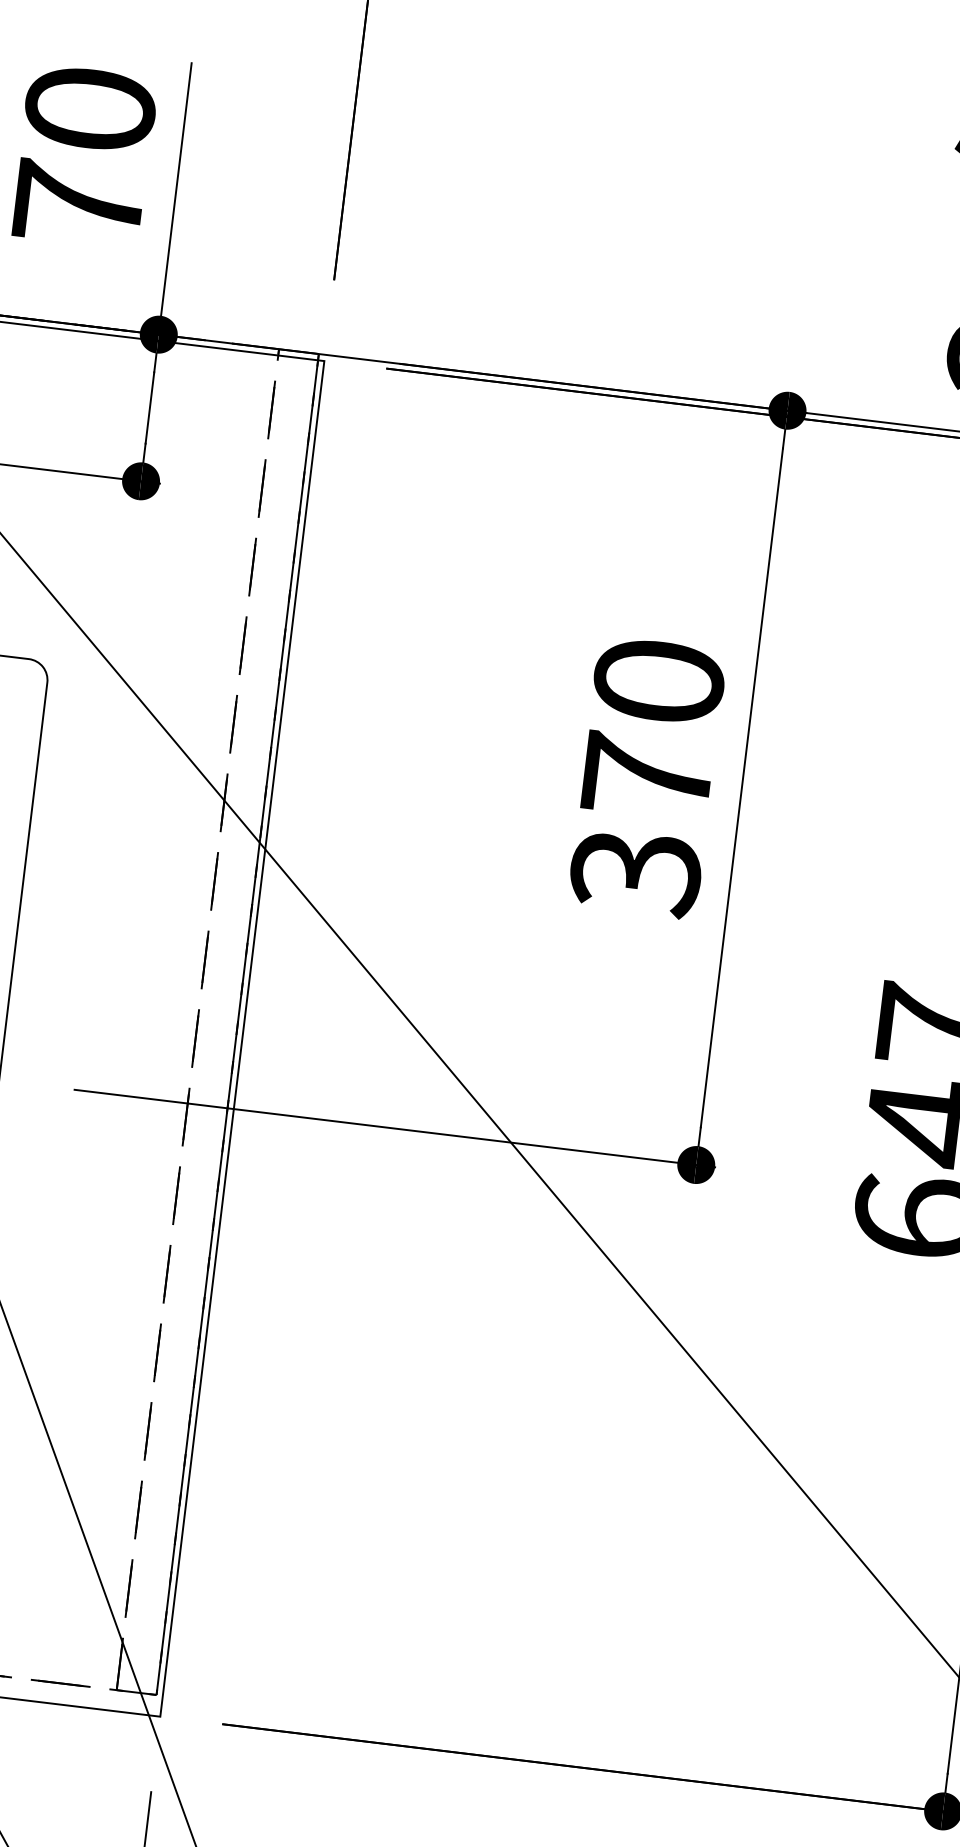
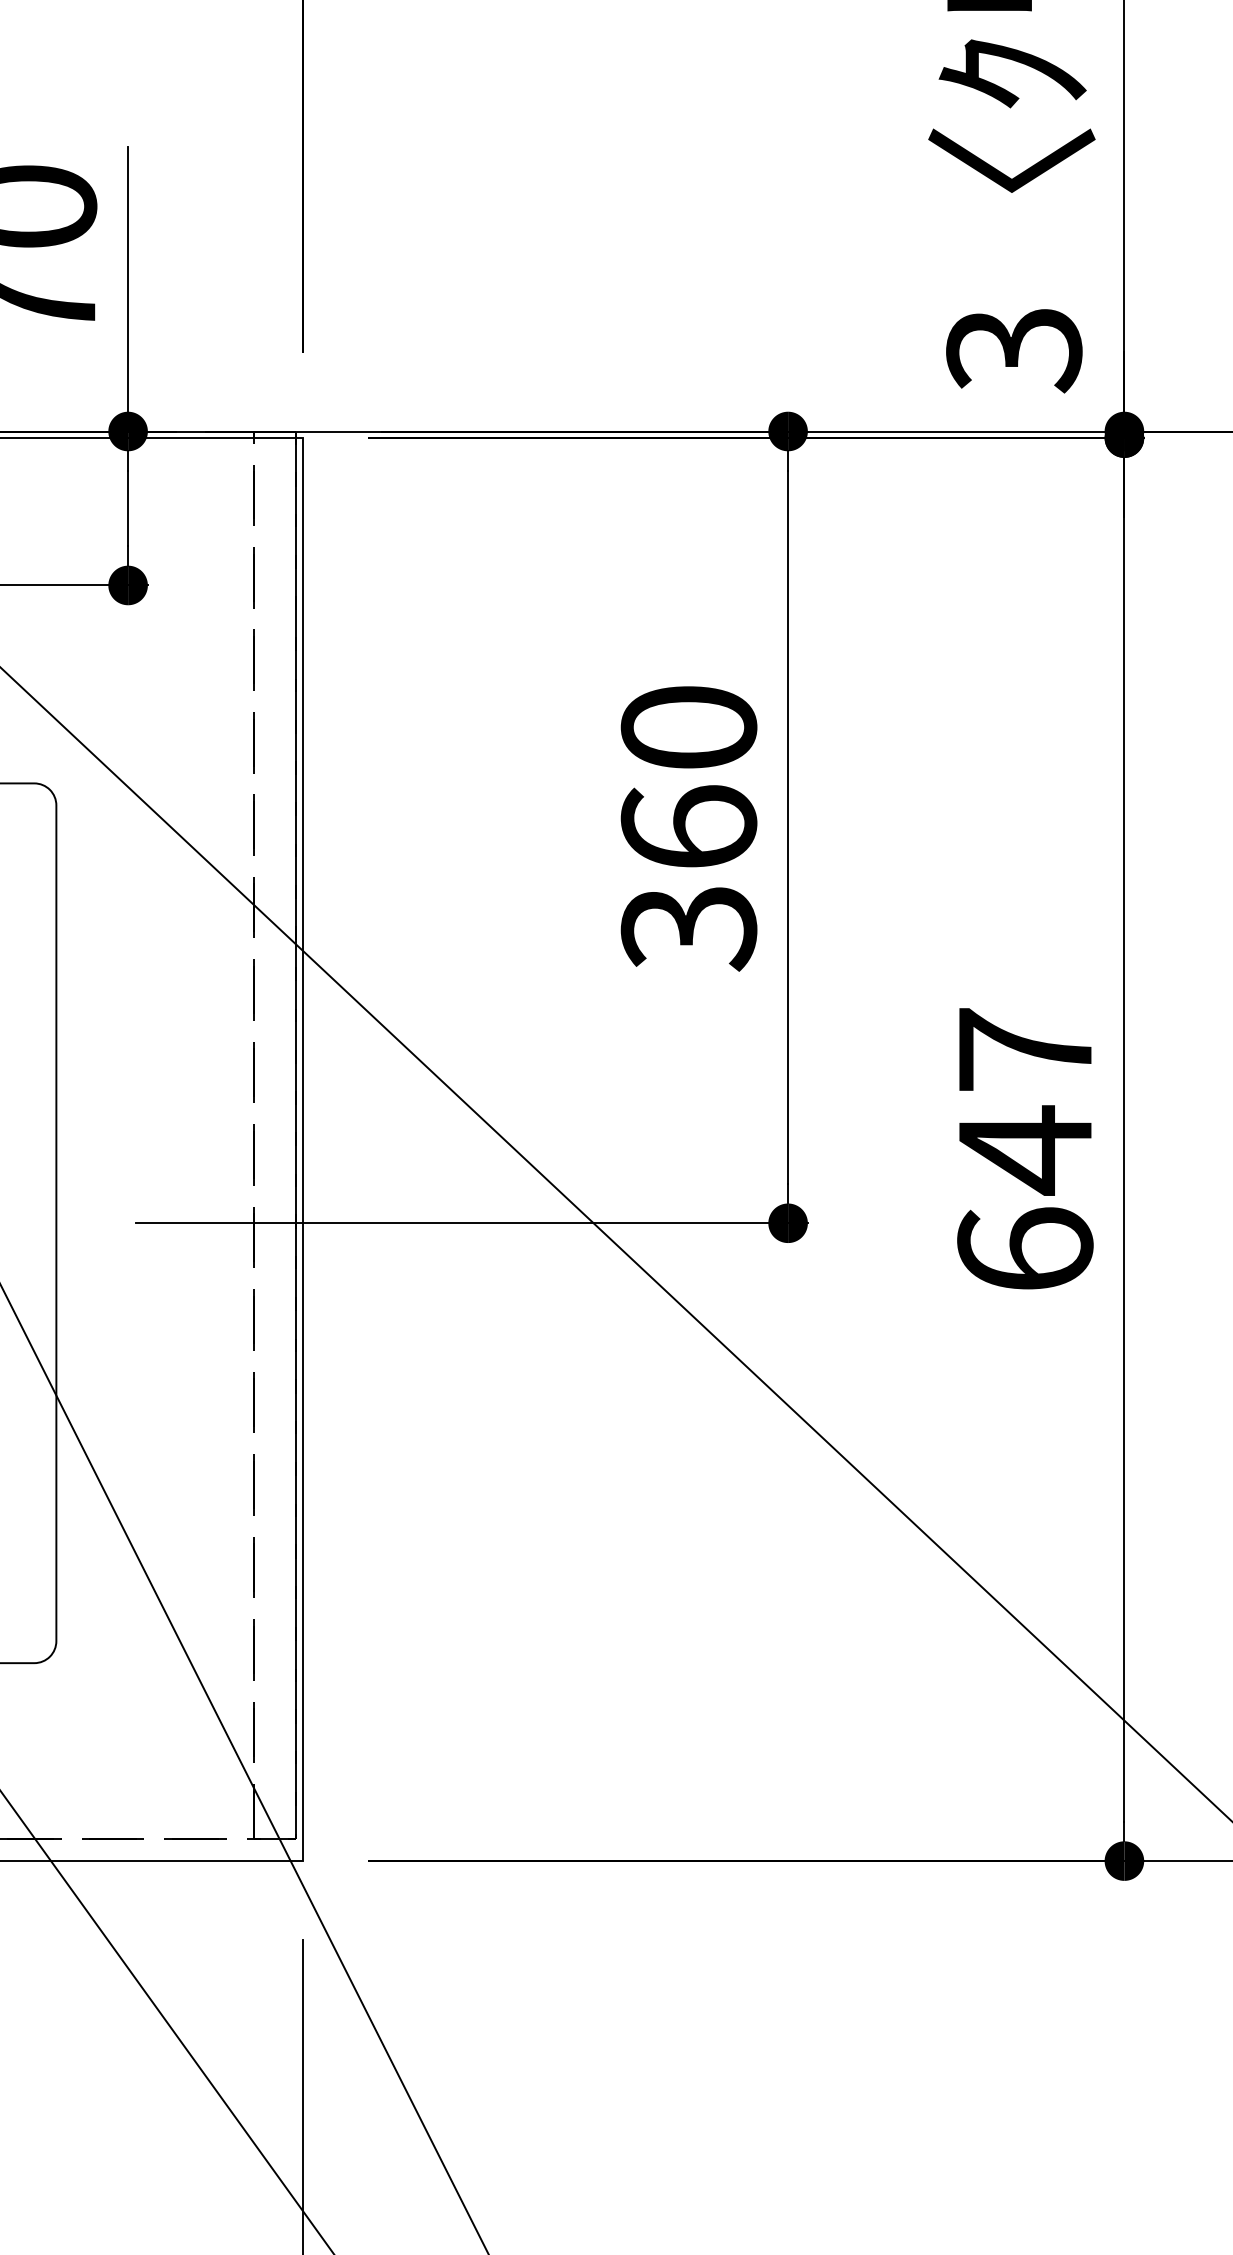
text: (647, 775) -> (688, 826), 370 -> 360

